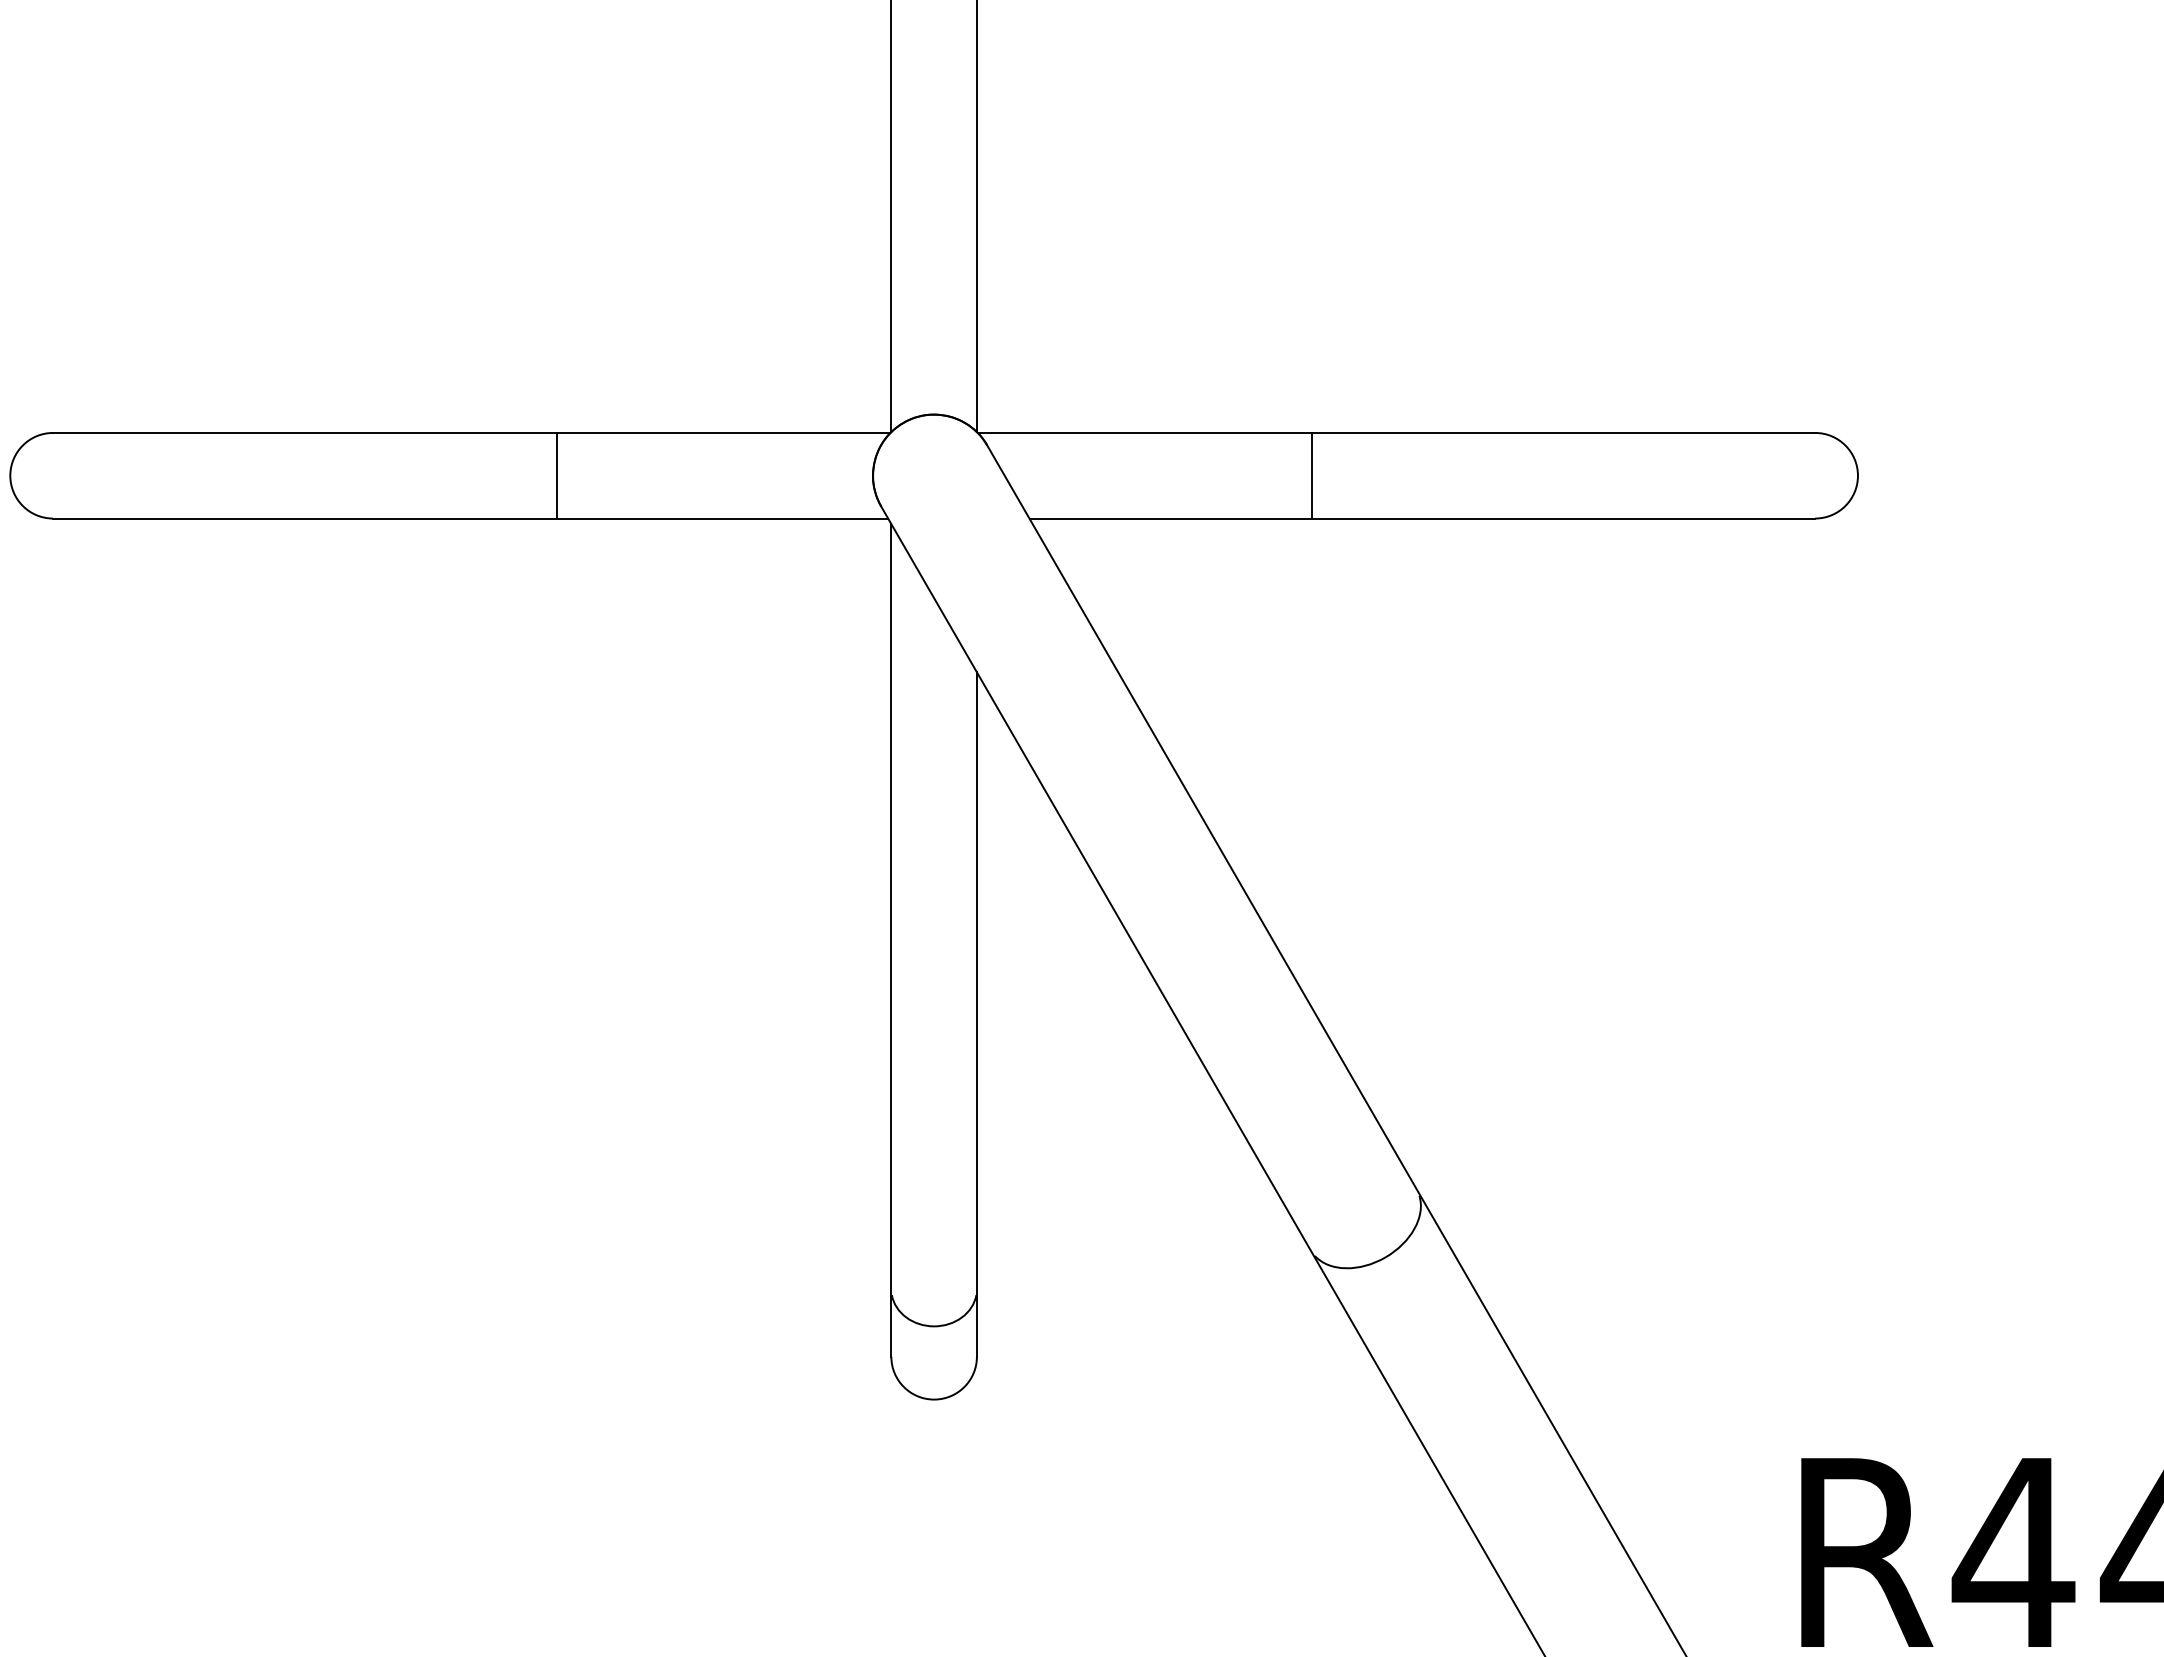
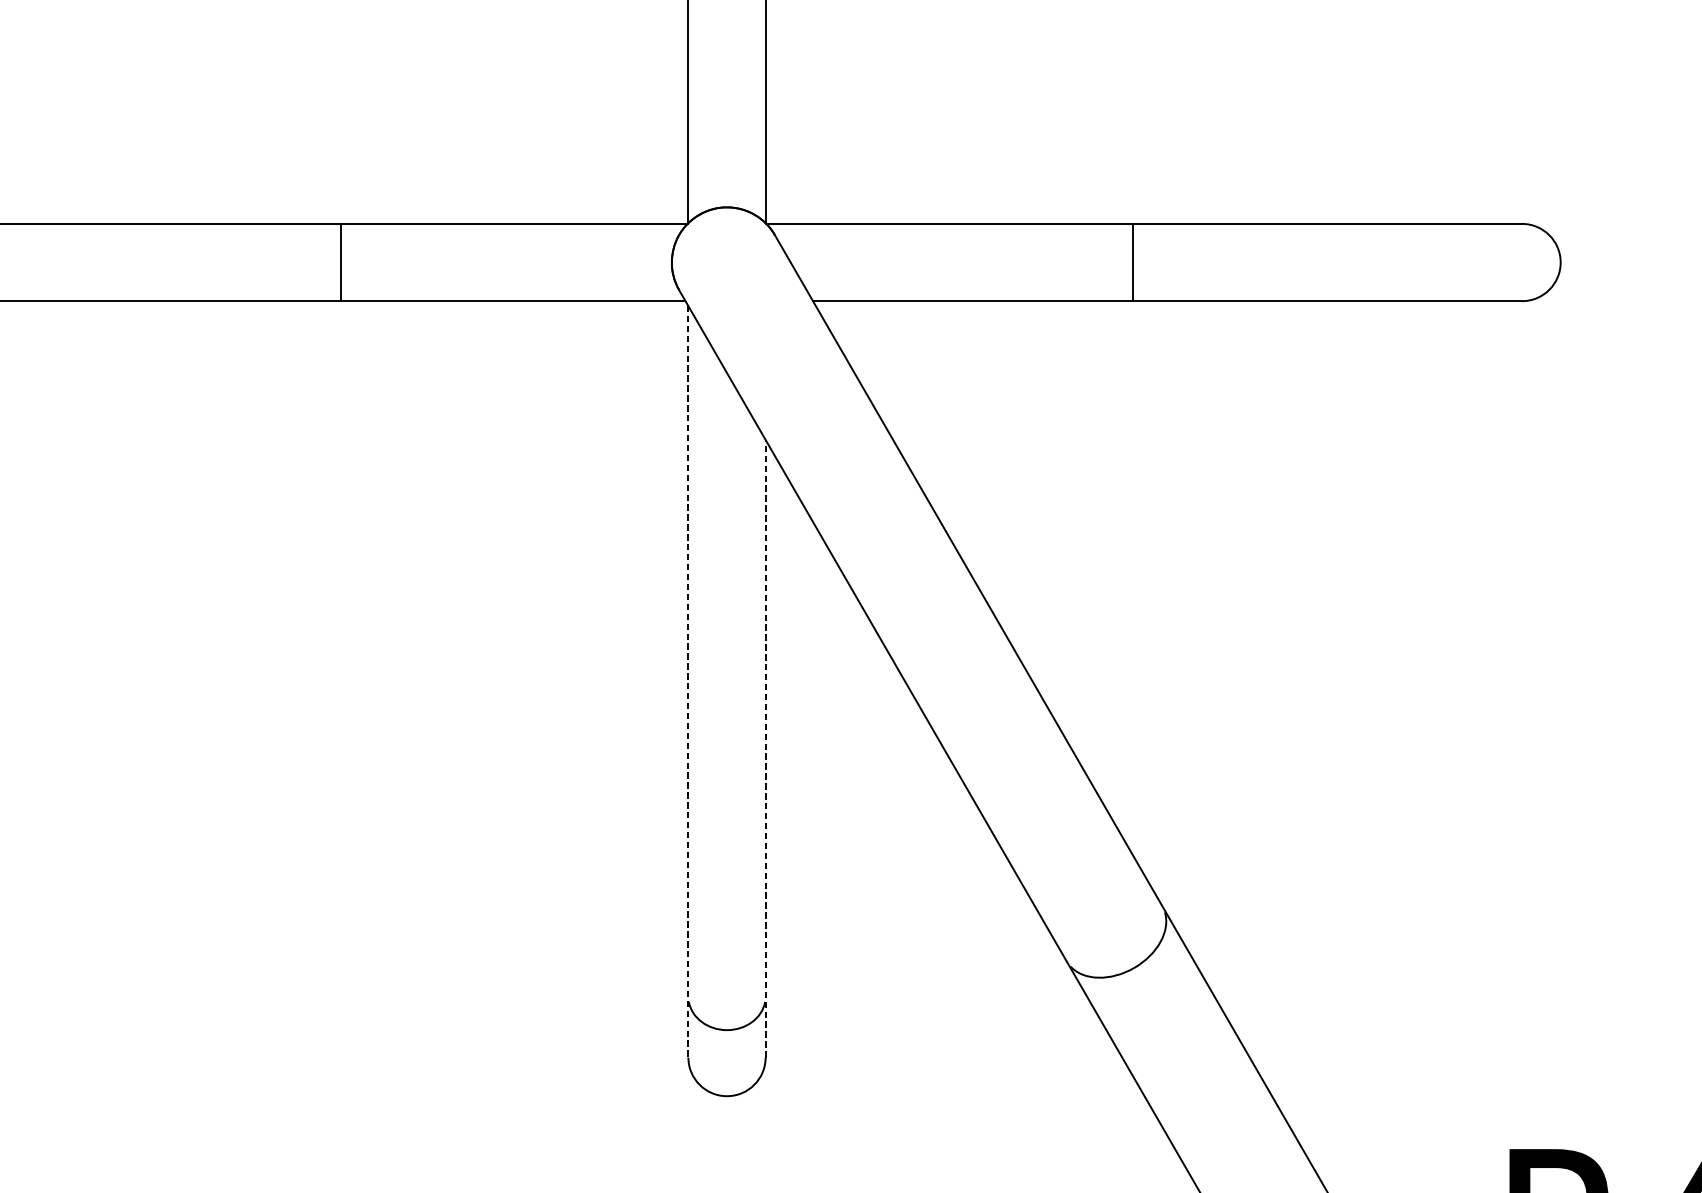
line: (556, 475) -> (341, 262), moved
line: (1311, 475) -> (1132, 262), moved
line: (891, 940) -> (688, 681), solid -> dashed
line: (976, 1013) -> (765, 747), solid -> dashed

